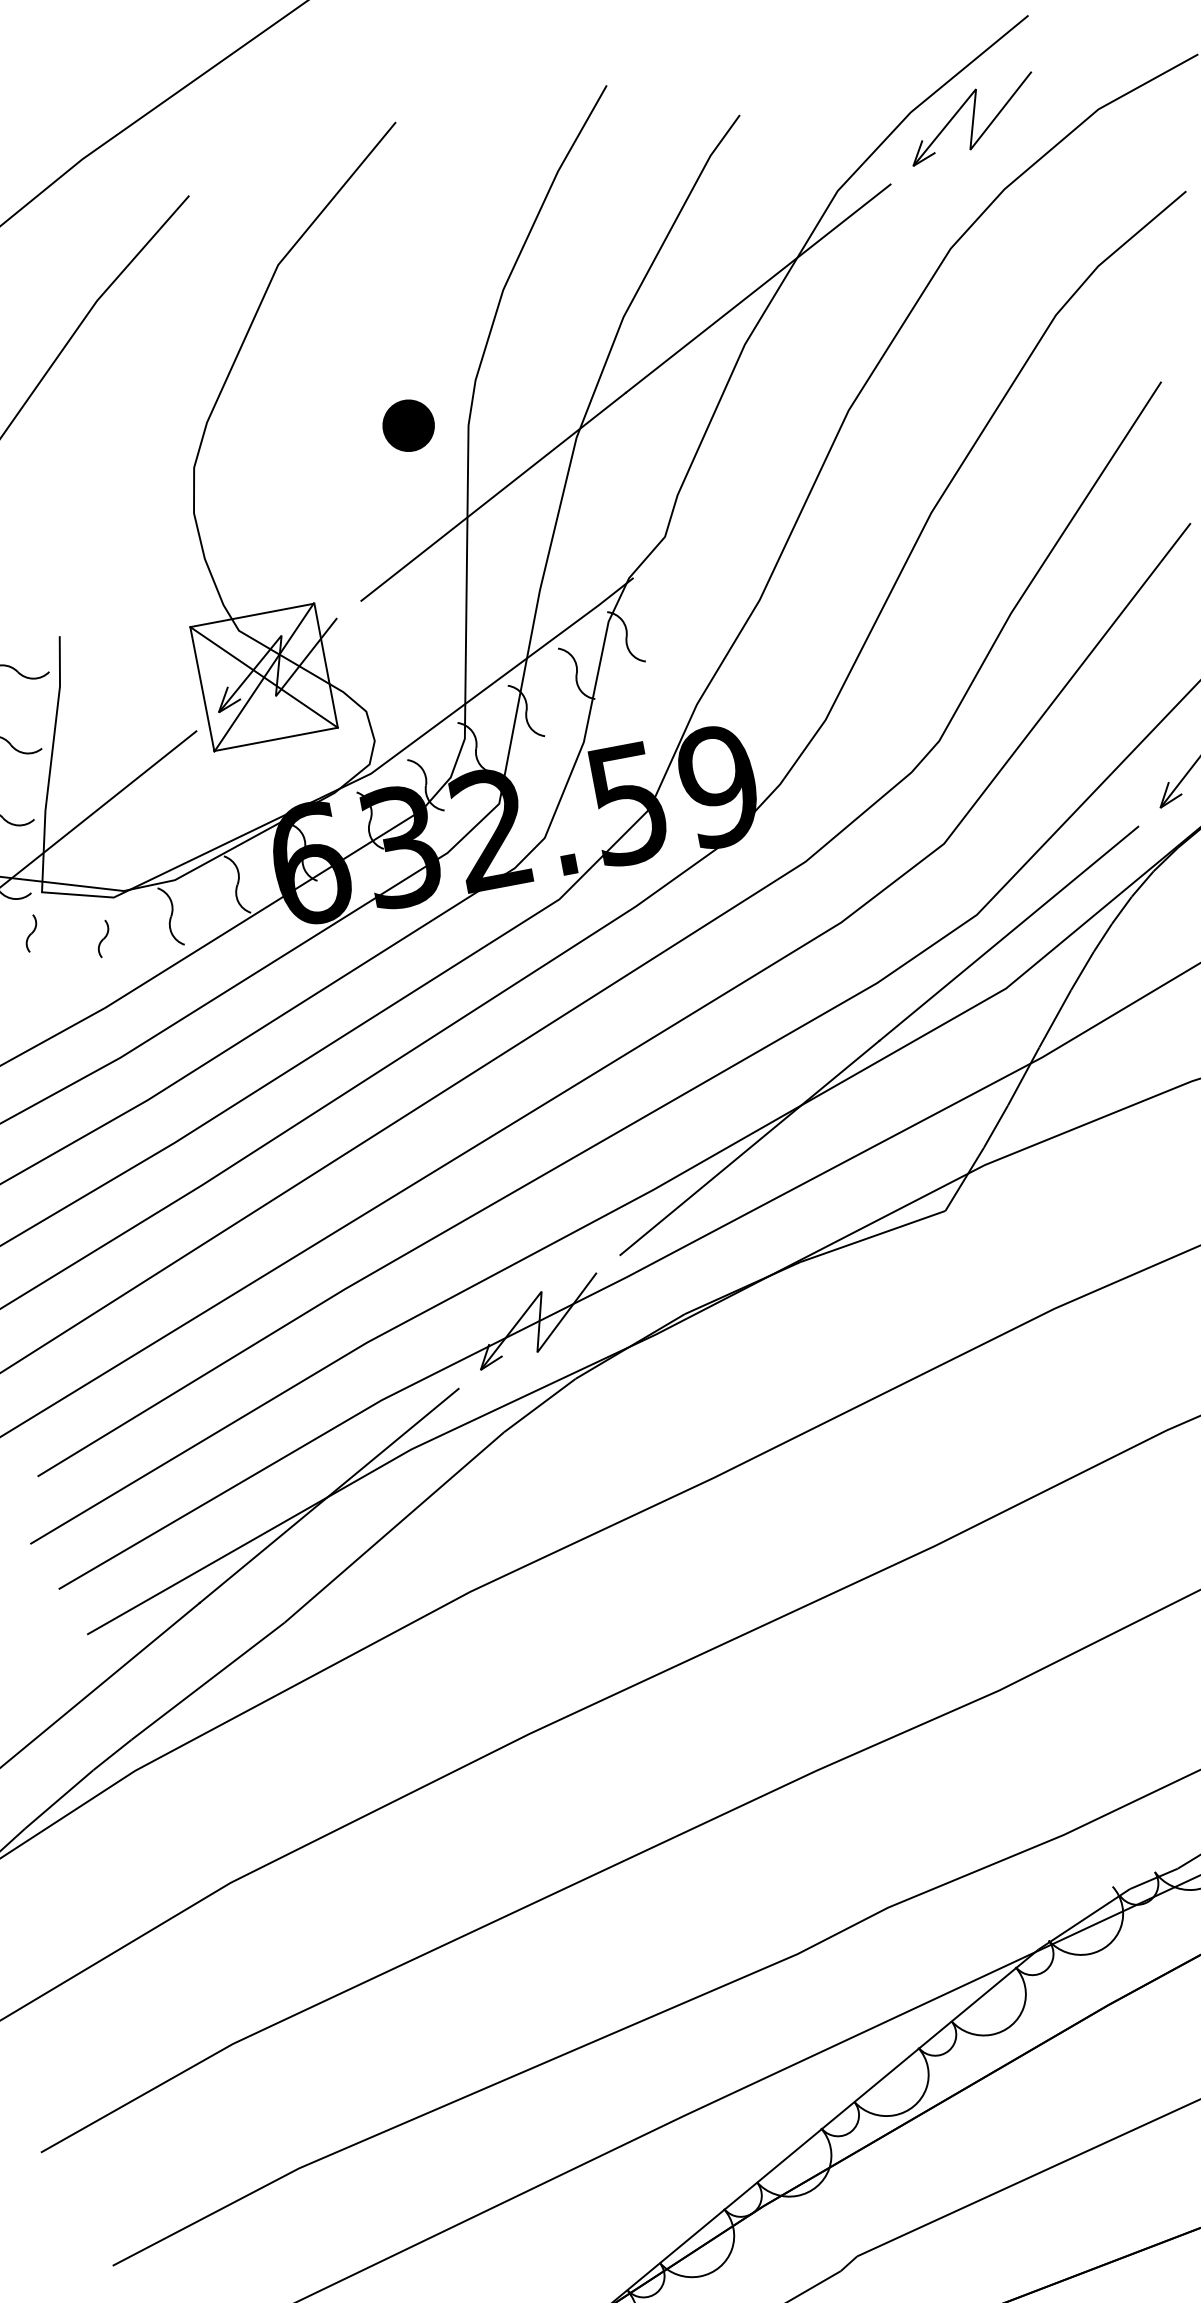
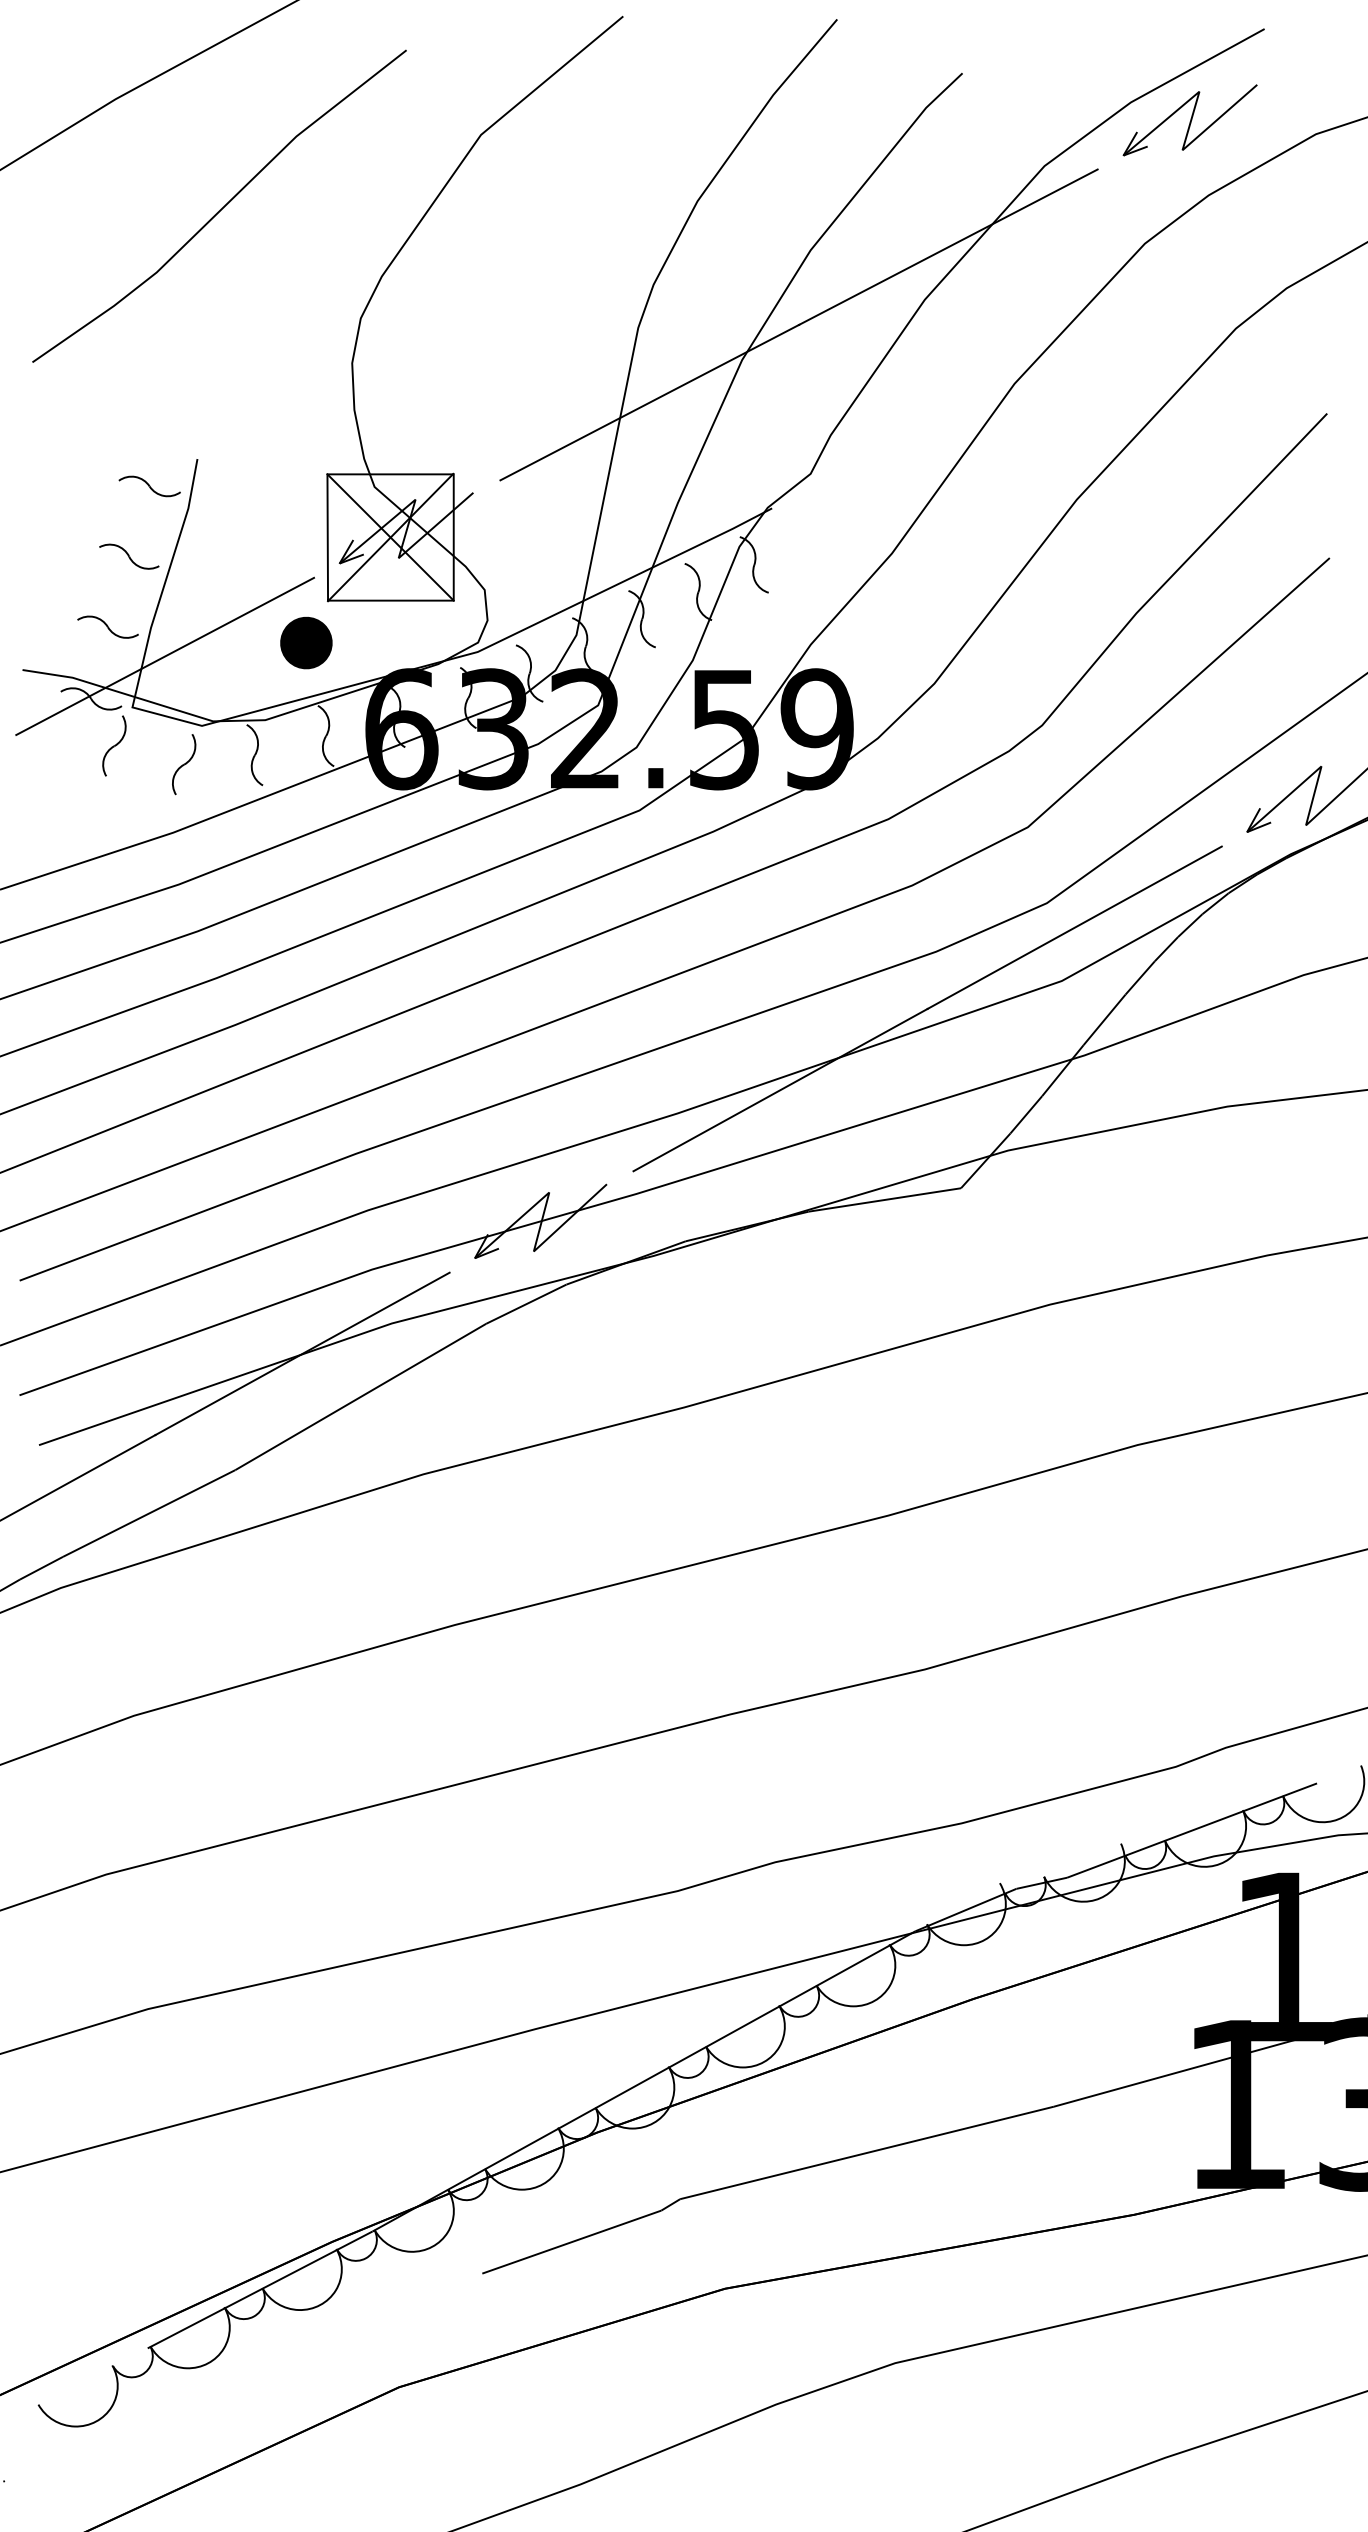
part: (408, 425) -> (306, 642), moved
part: (31, 933) -> (114, 745), size x1.67
part: (103, 938) -> (184, 764), size x1.67

